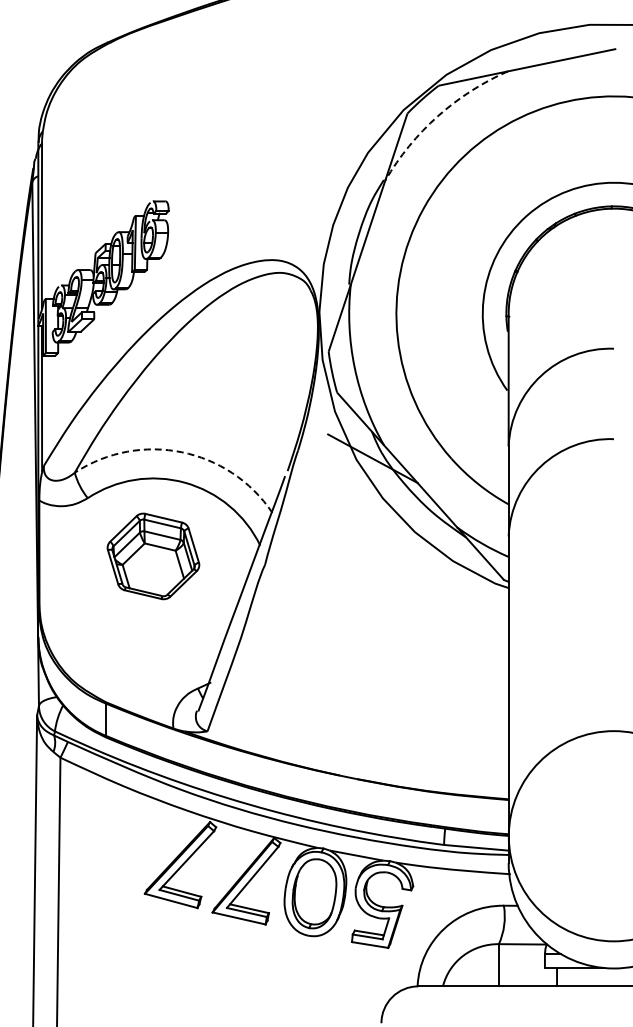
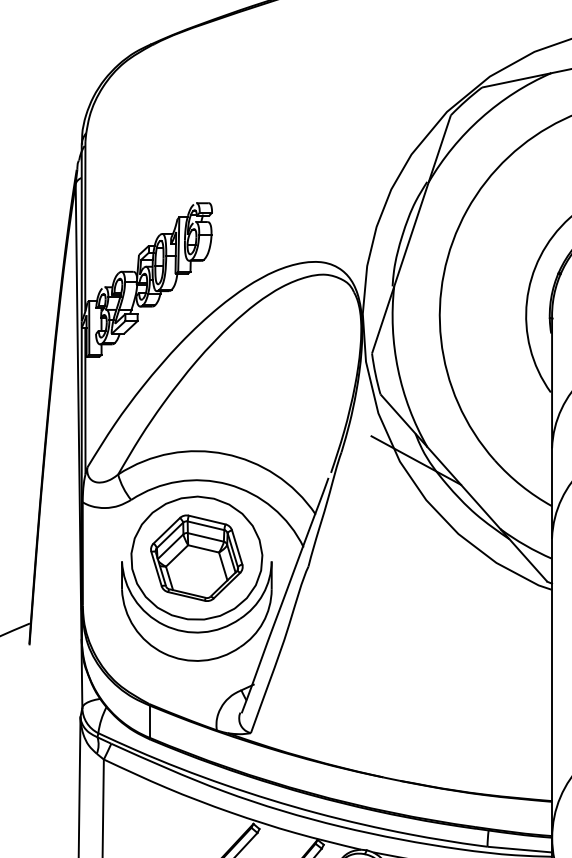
arc: (437, 116) -> (480, 118), dashed -> solid
arc: (181, 452) -> (224, 454), dashed -> solid
part: (153, 576) -> (196, 578), added

